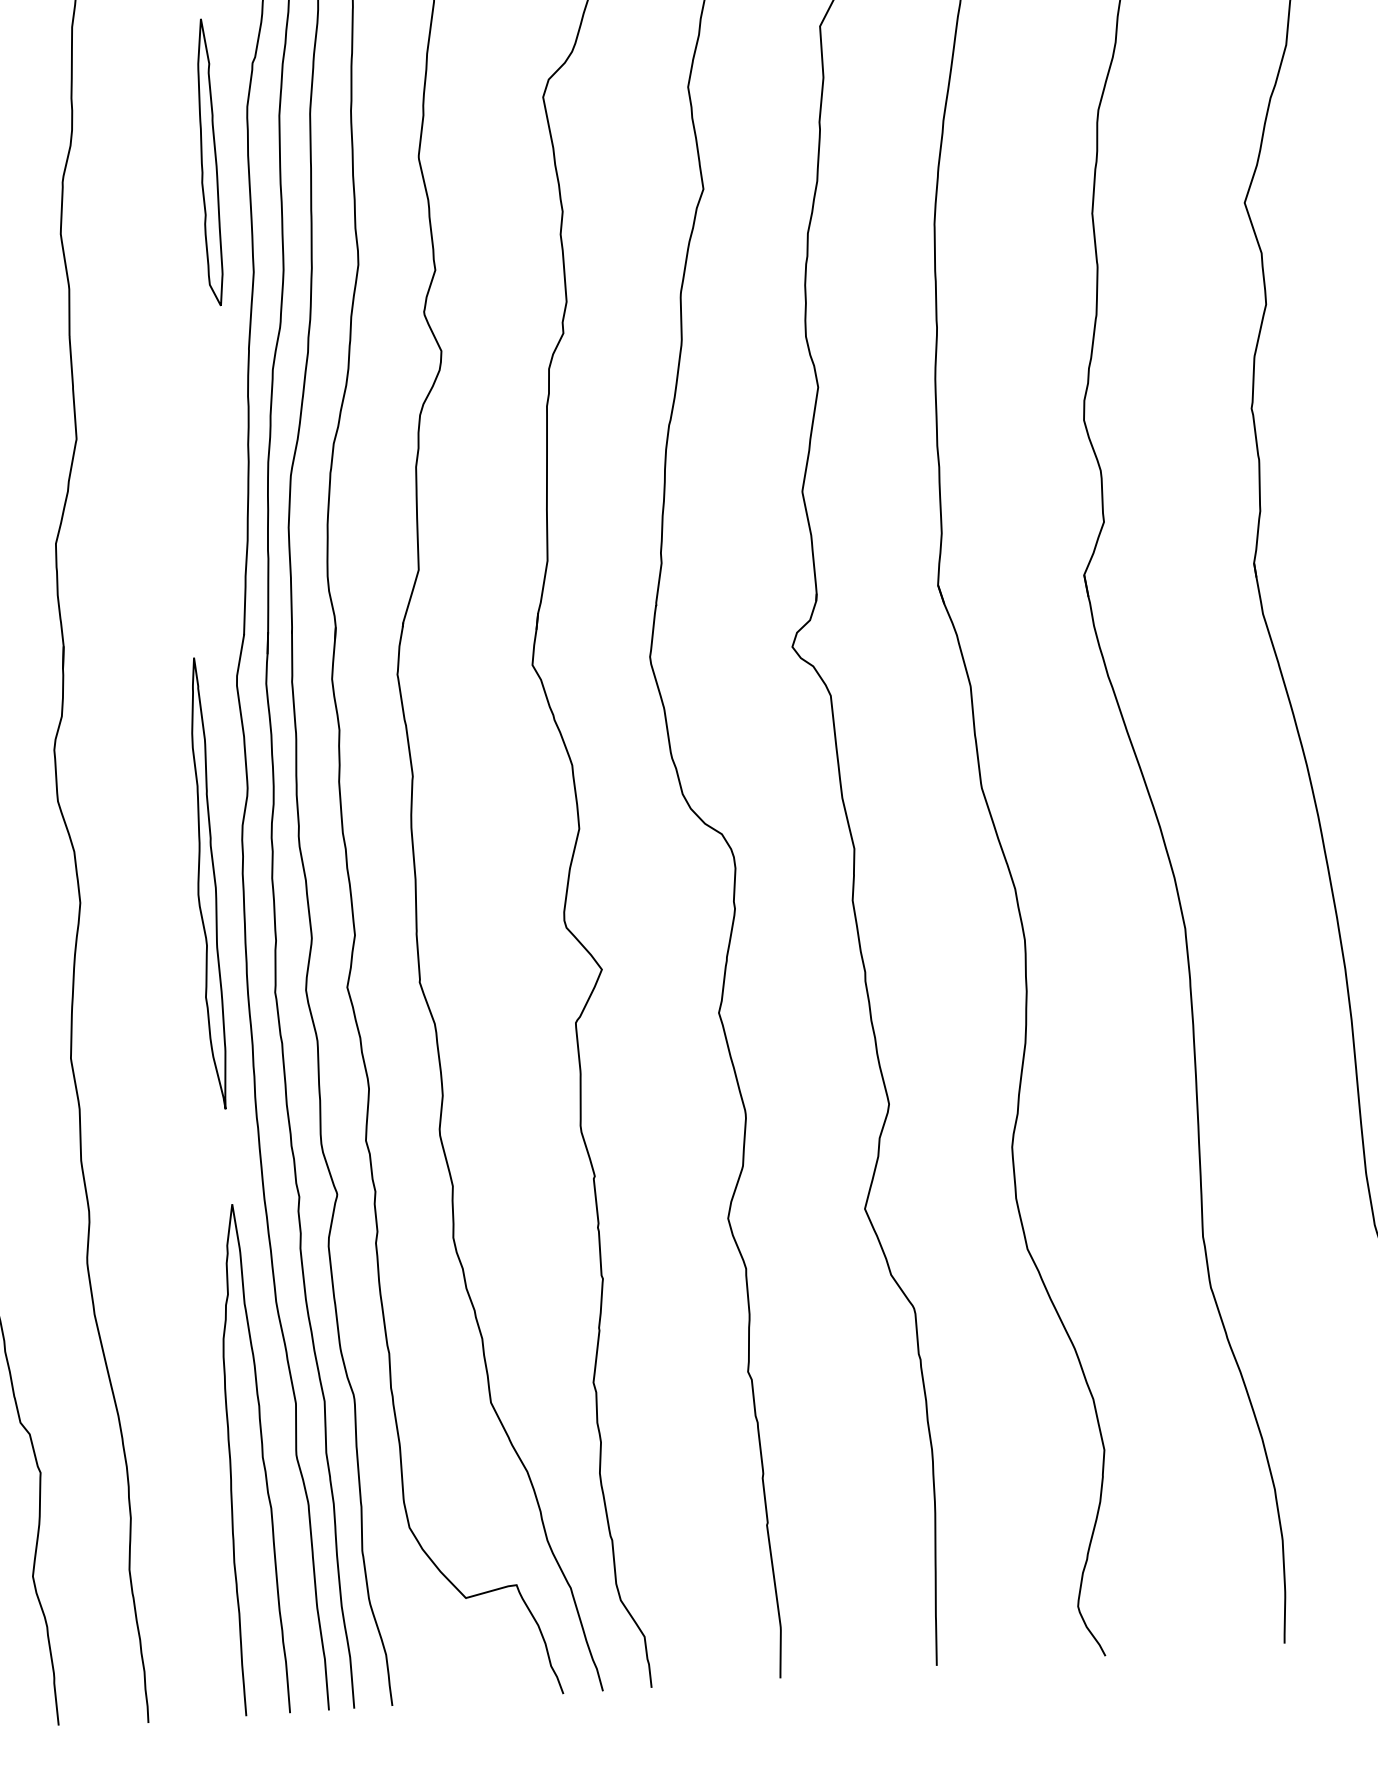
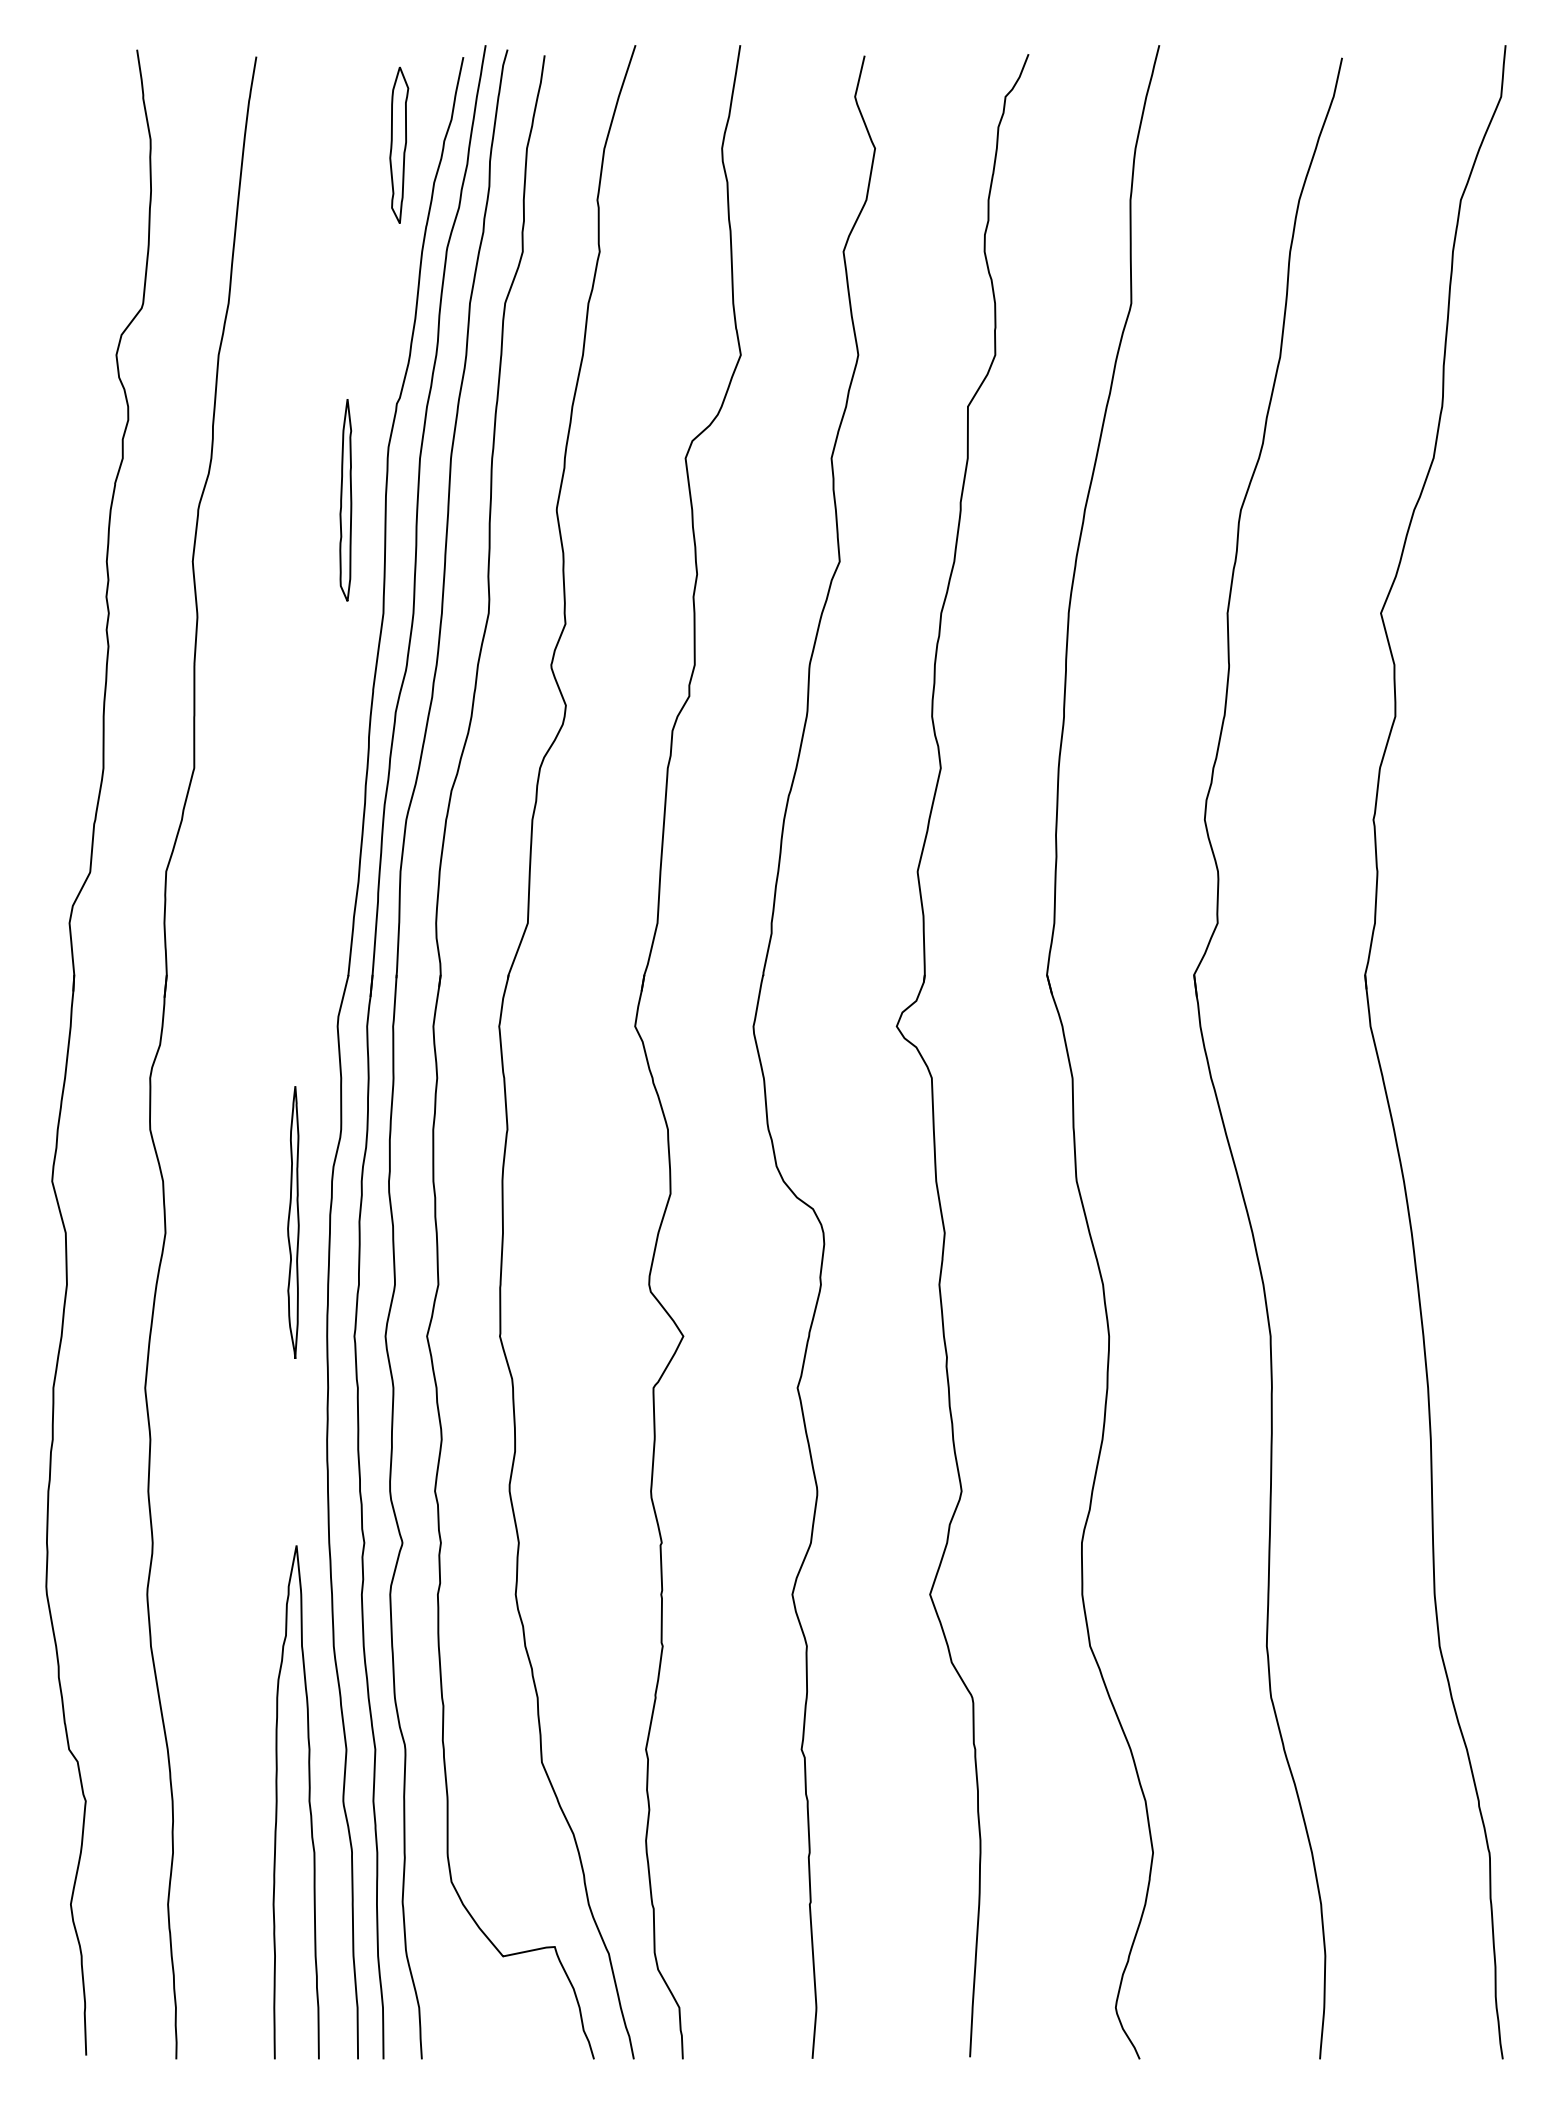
part: (208, 161) -> (345, 499), size x0.7
part: (206, 883) -> (293, 1222), size x0.6

